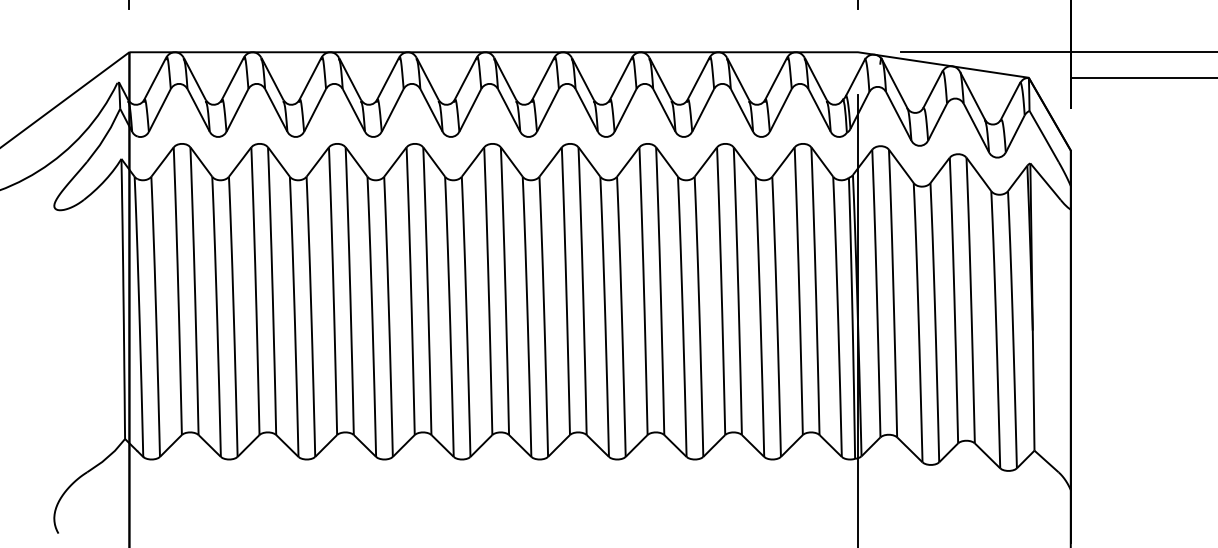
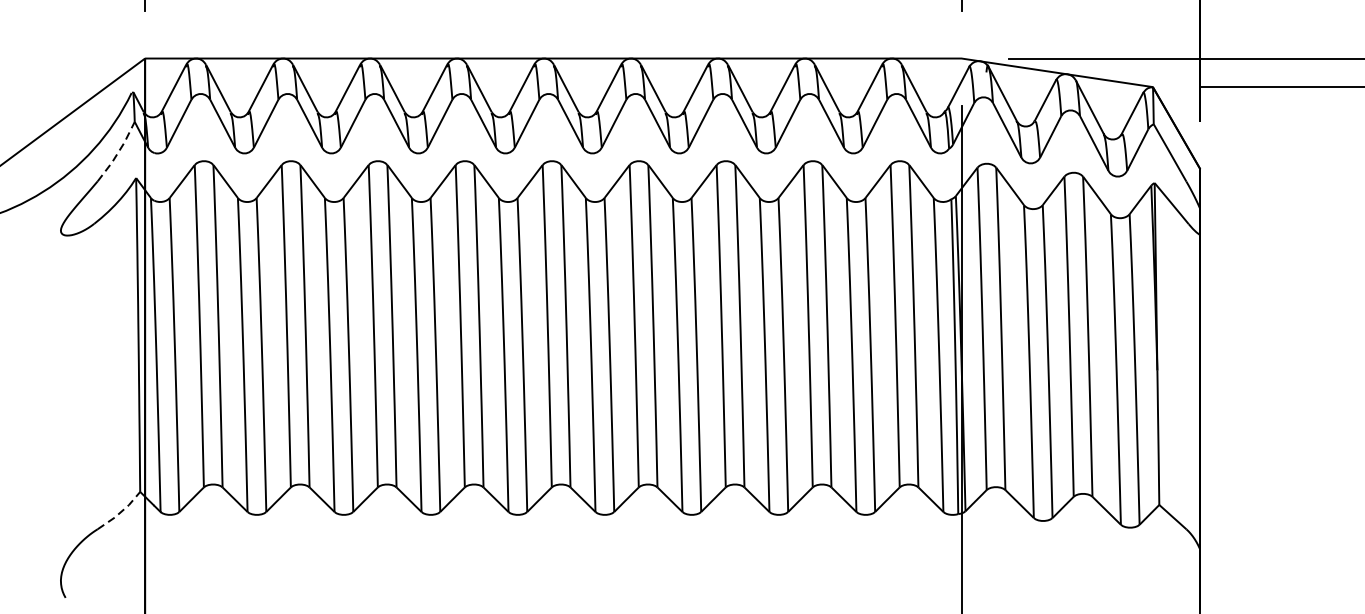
line: (105, 136) -> (118, 152), solid -> dashed
line: (107, 457) -> (120, 512), solid -> dashed

